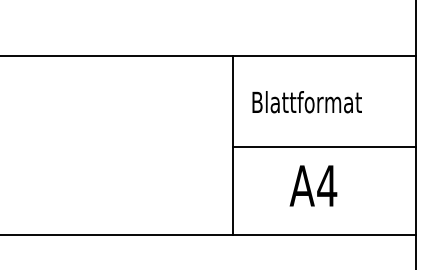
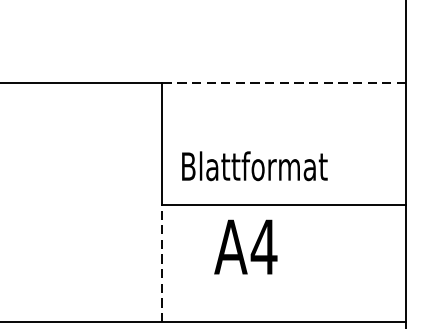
line: (324, 55) -> (284, 82), solid -> dashed
text: (306, 102) -> (253, 166), moved
text: (313, 185) -> (245, 246), moved
line: (232, 190) -> (162, 262), solid -> dashed

